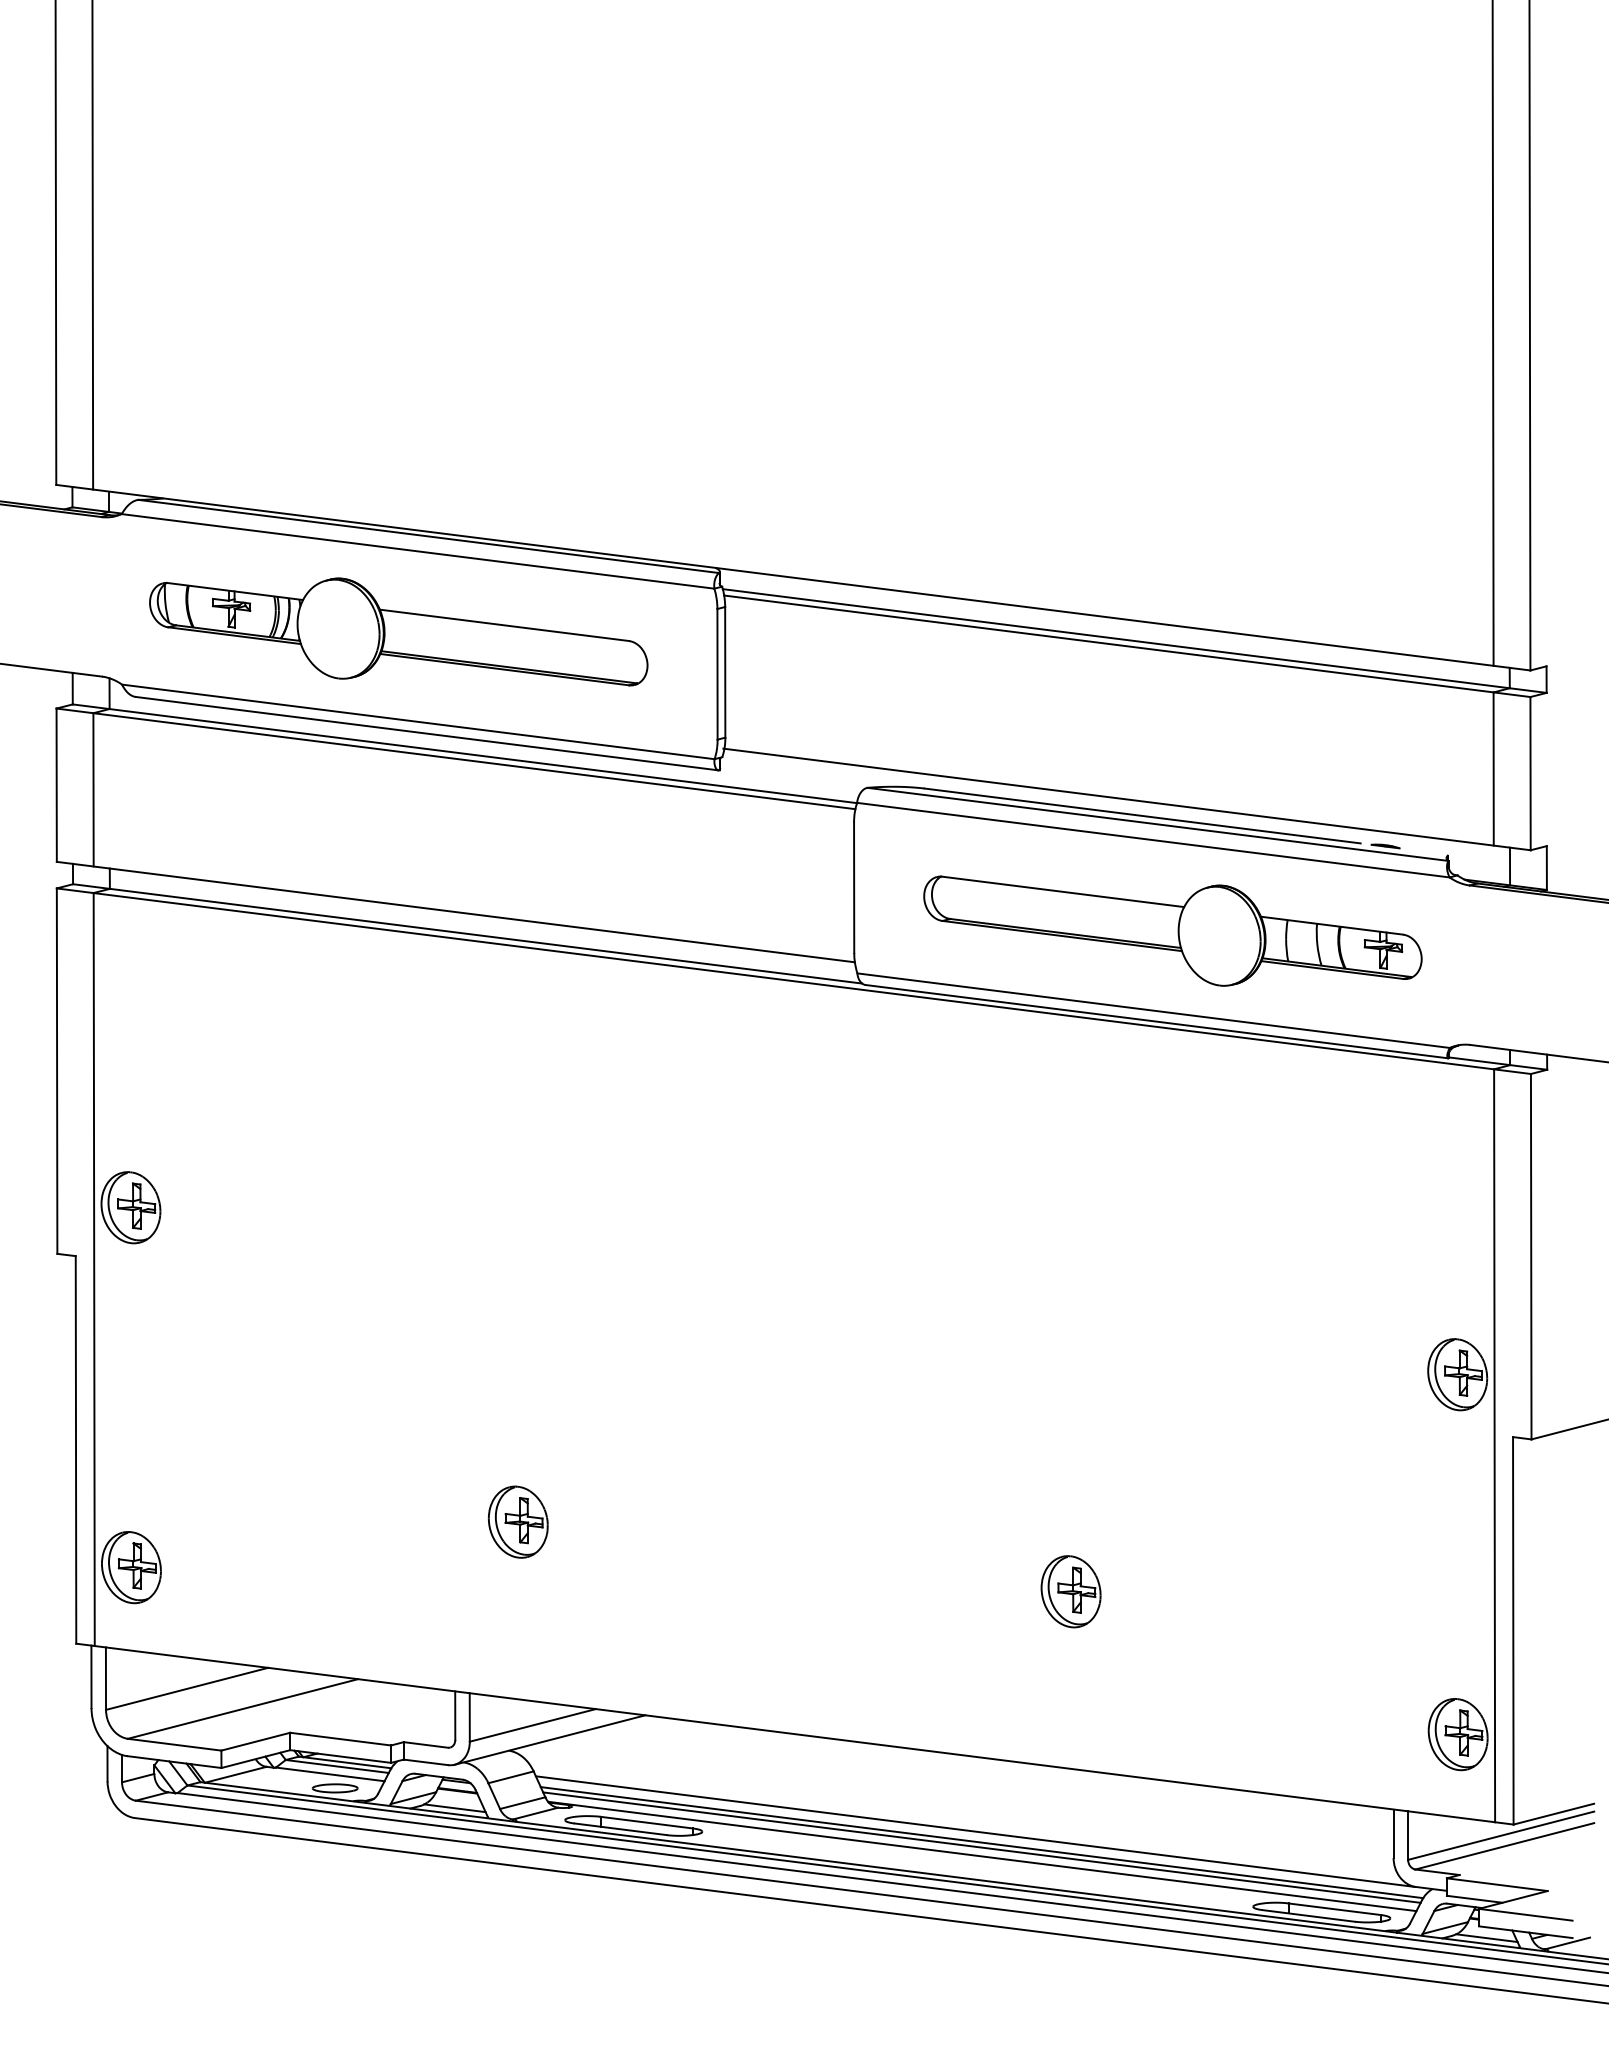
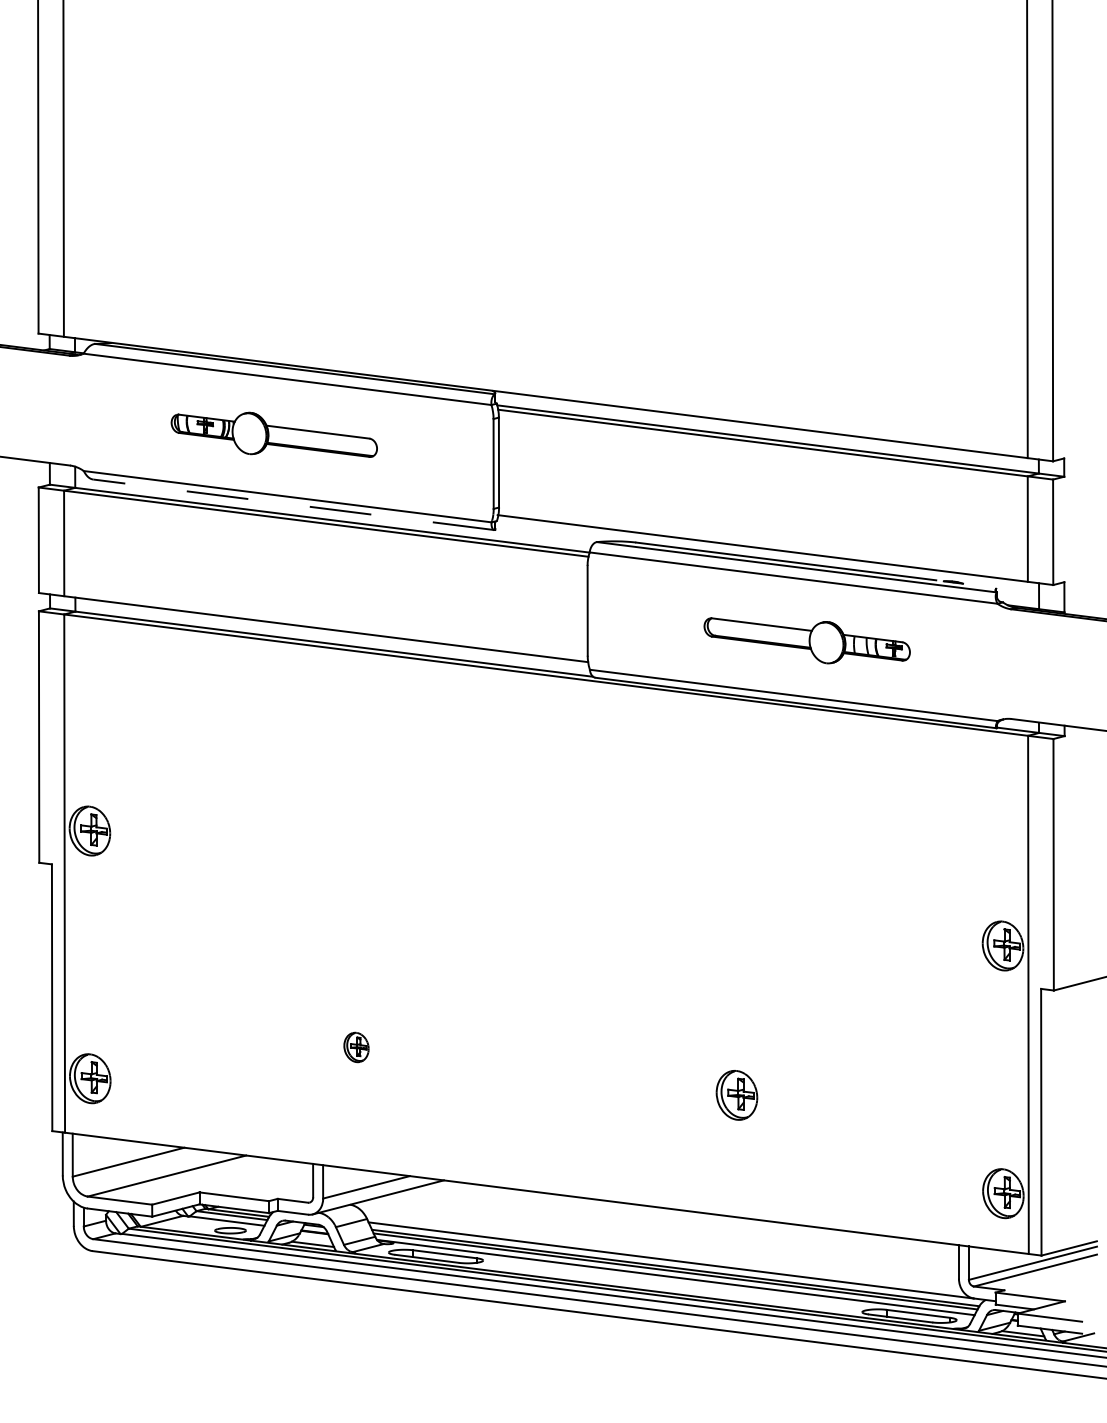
part: (399, 631) -> (274, 434), size x0.6
line: (426, 733) -> (293, 504), solid -> dashed
part: (1173, 930) -> (807, 640), size x0.6
part: (518, 1522) -> (356, 1047), size x0.6

